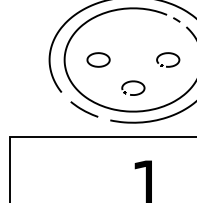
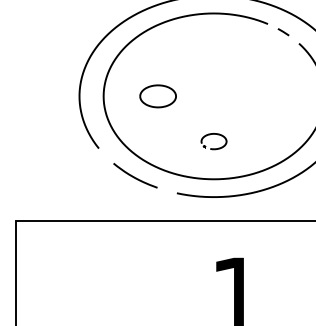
part: (168, 59) -> (270, 95), removed
part: (133, 87) -> (214, 140), size x0.7

